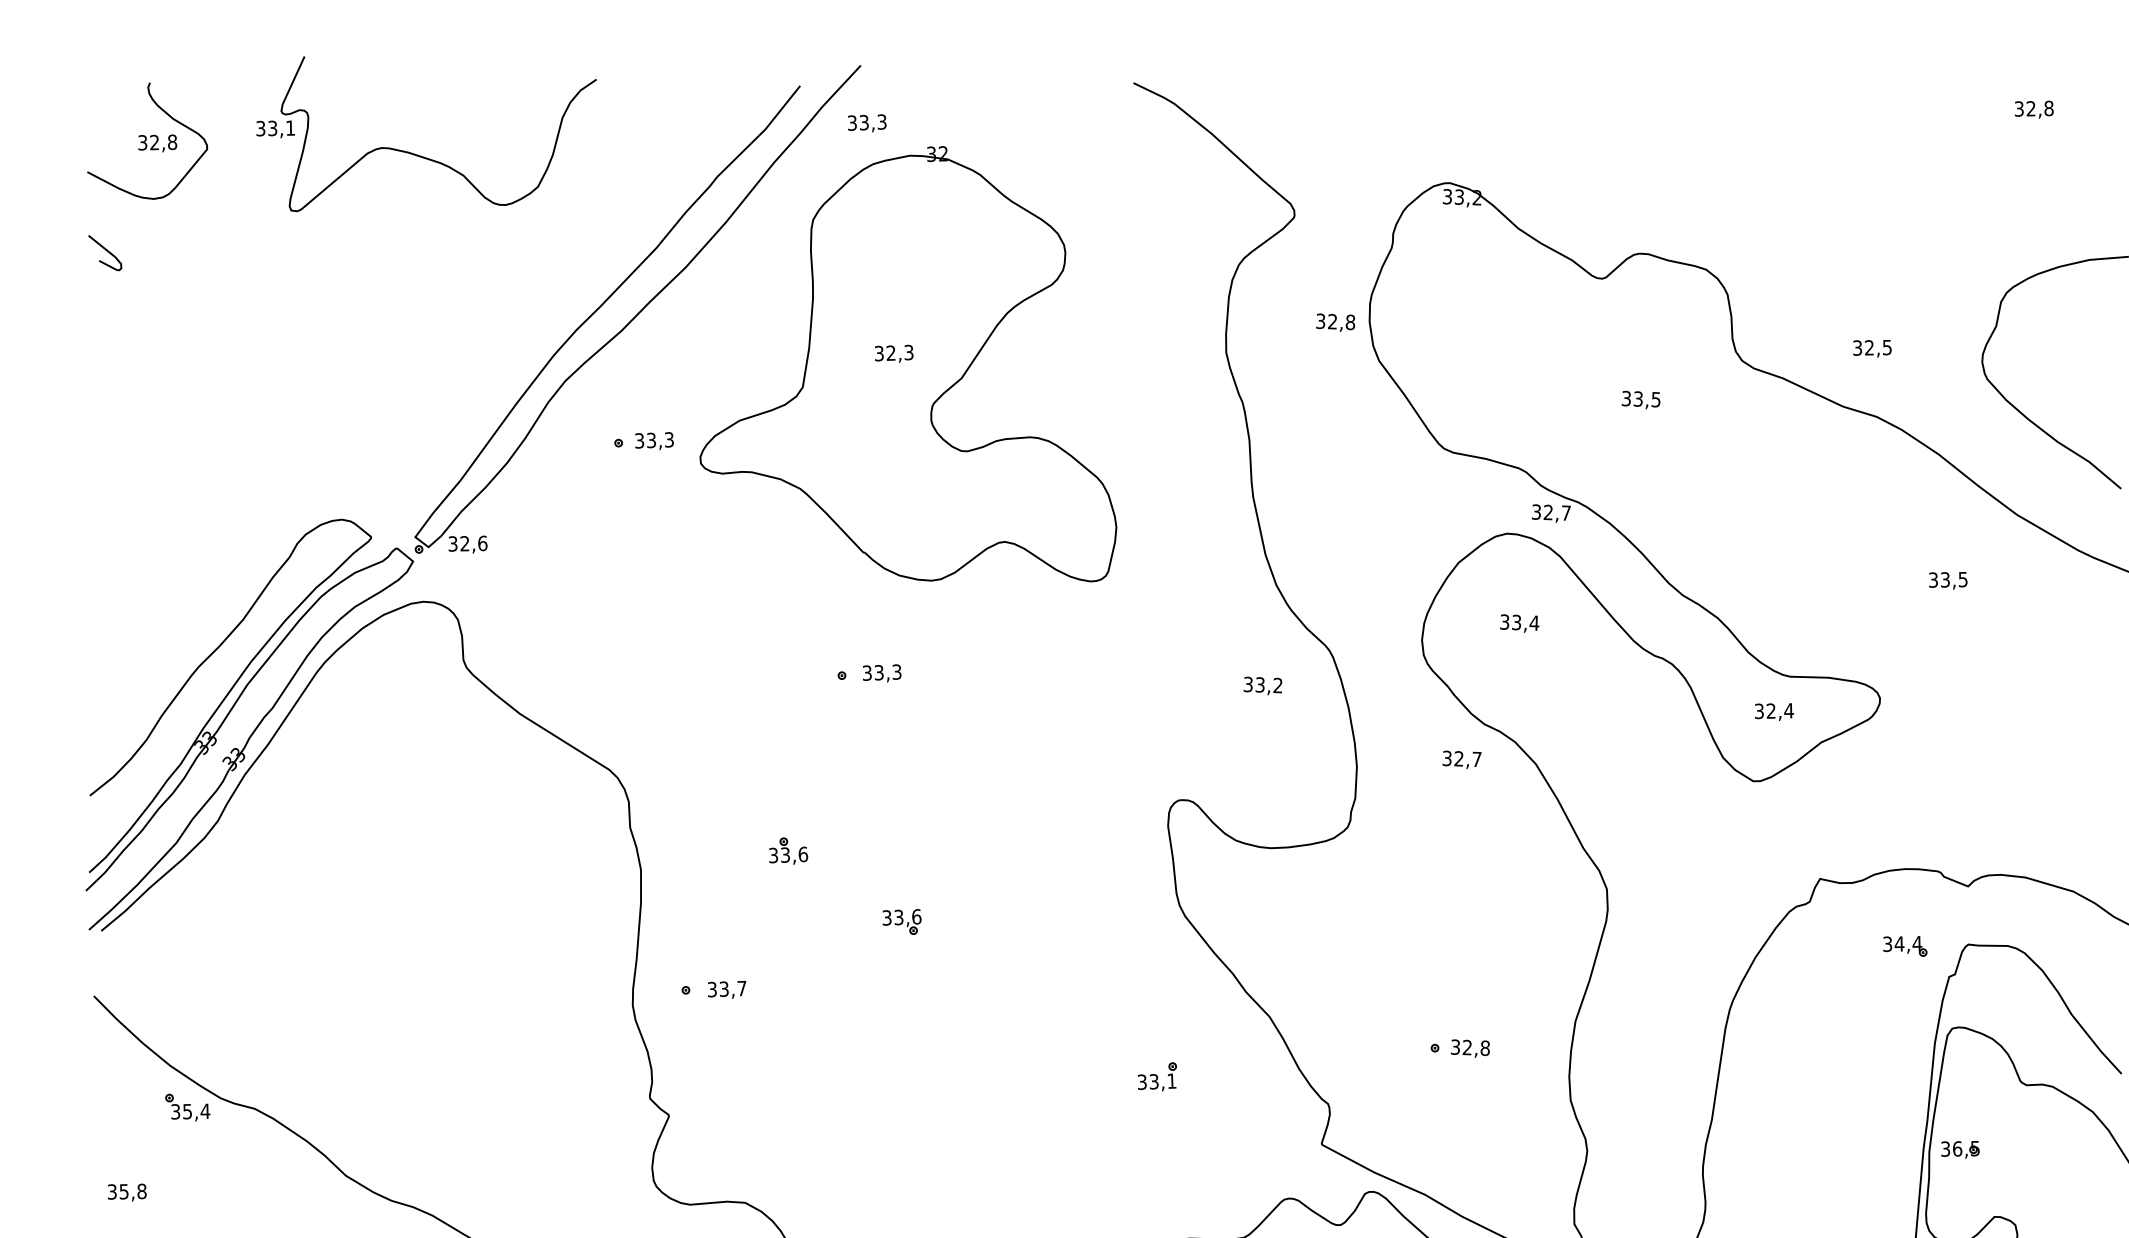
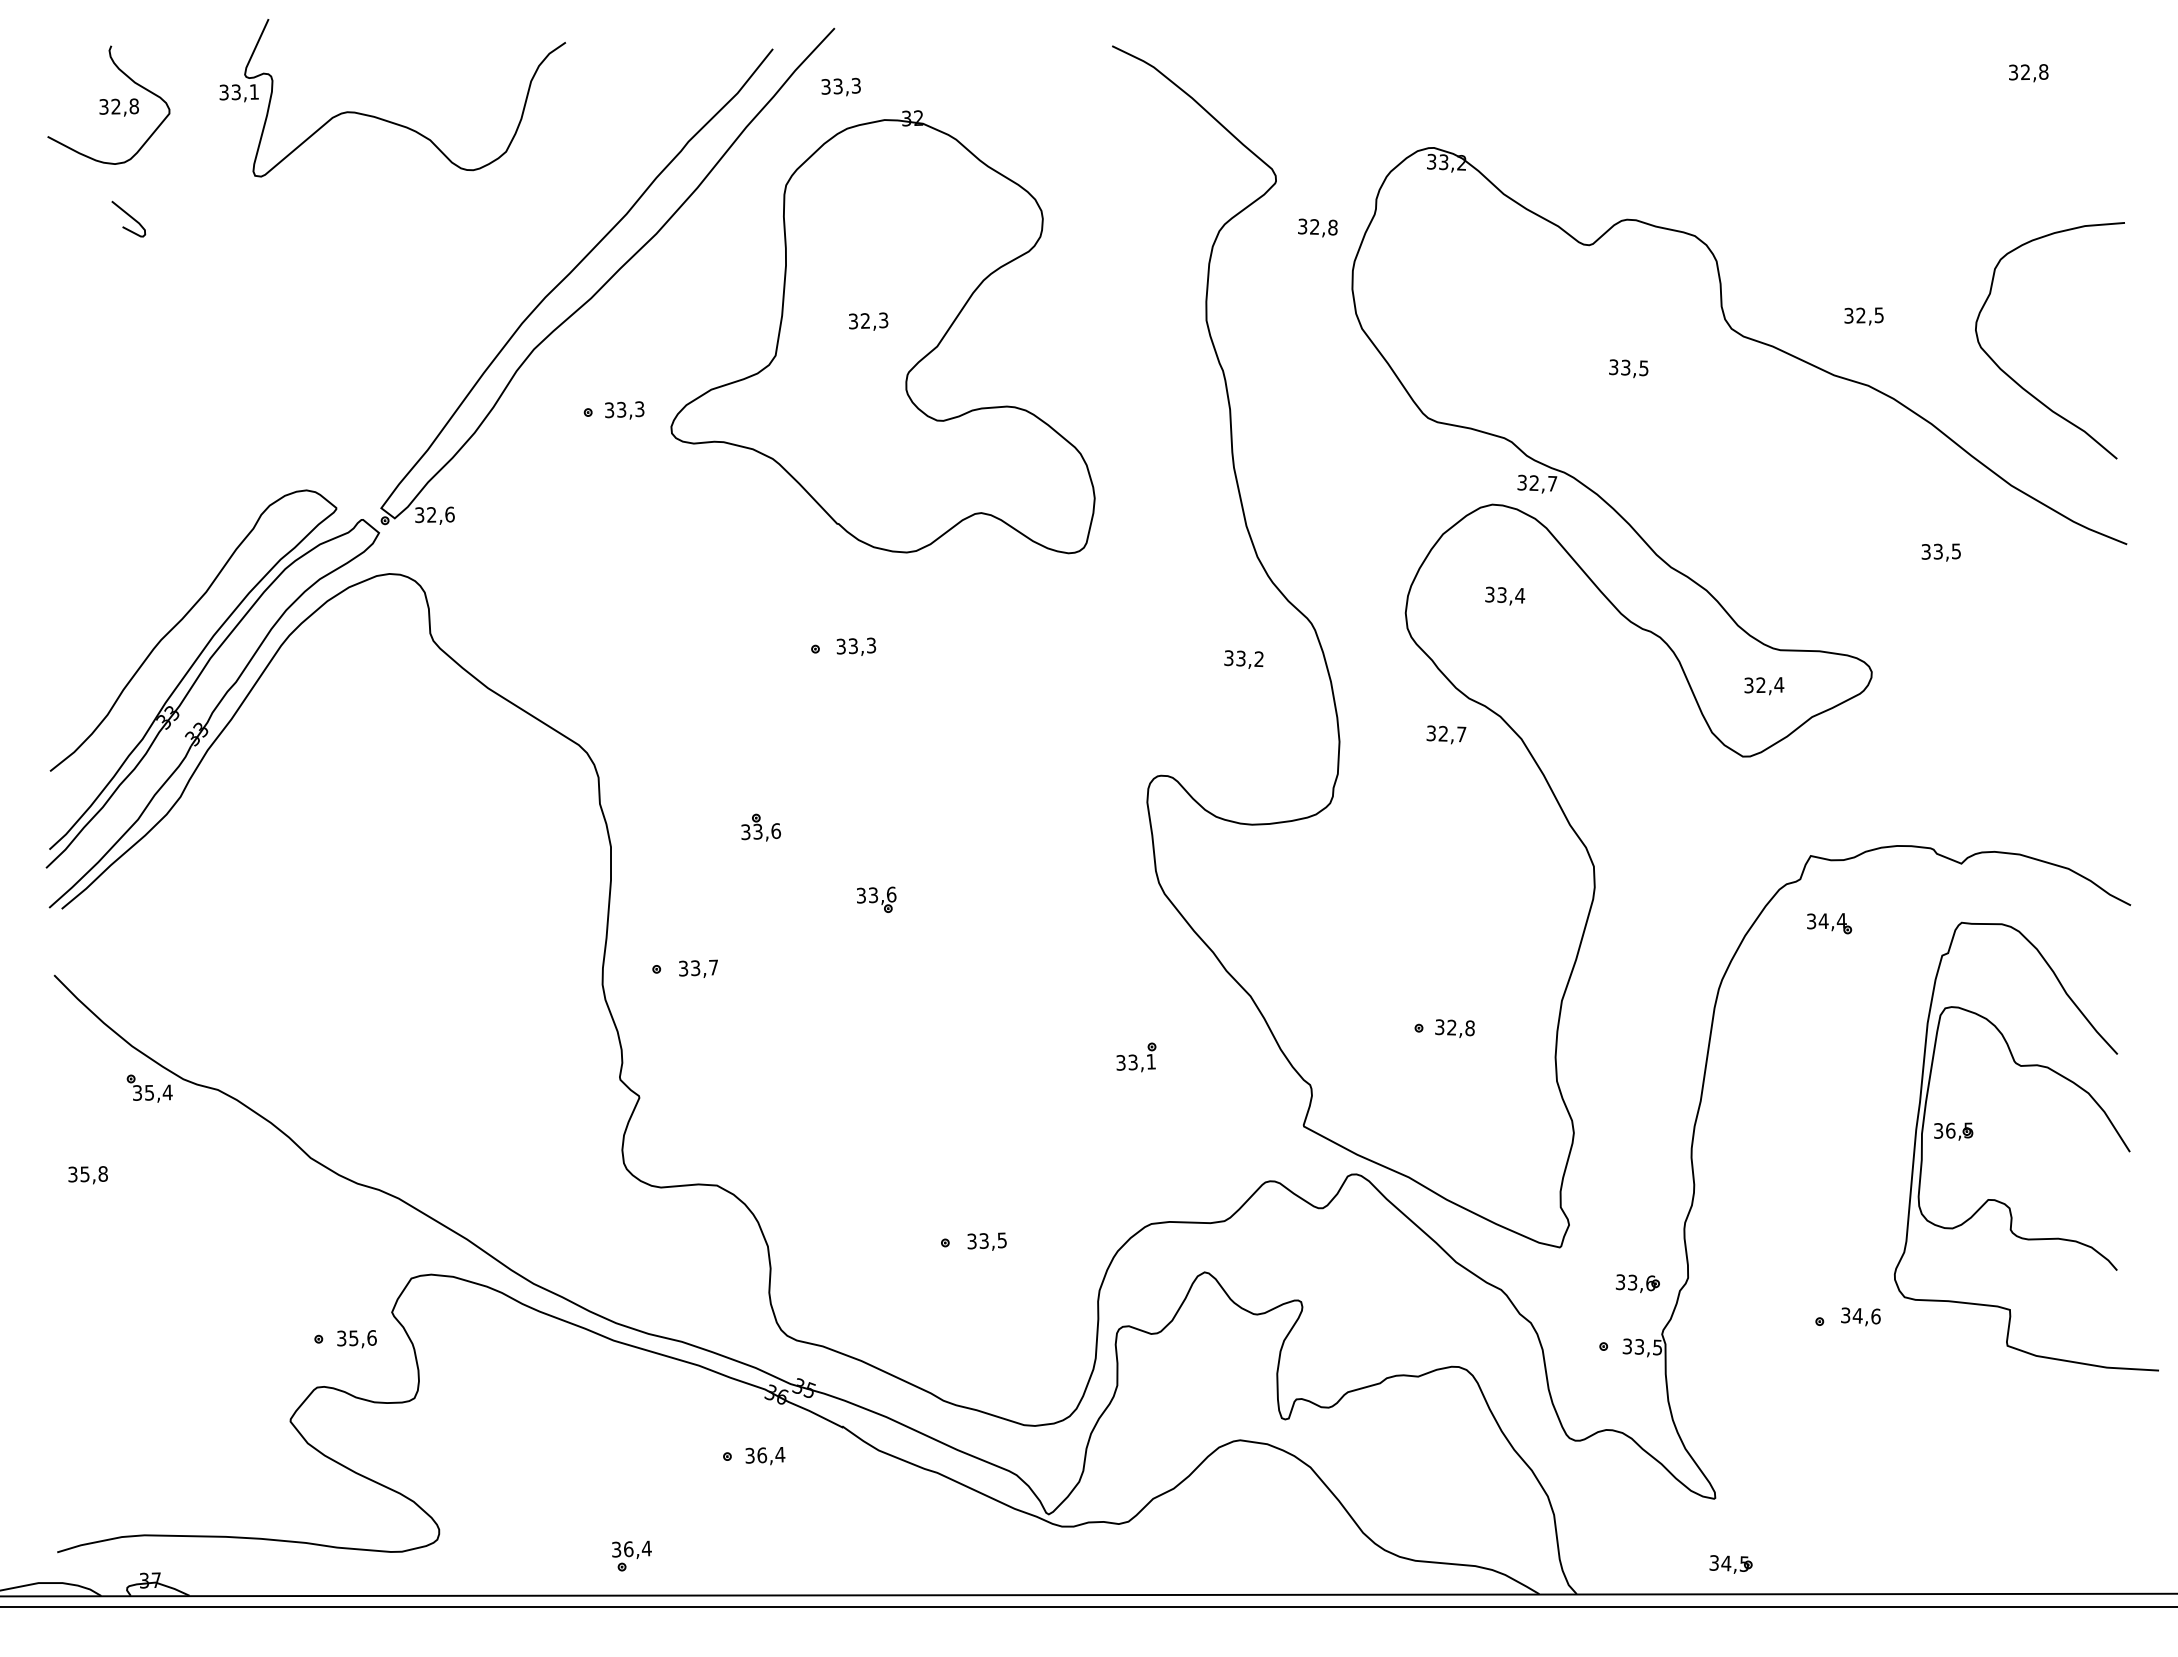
curve: (105, 250) -> (129, 216), moved
text: (1335, 322) -> (1317, 227), moved
part: (1905, 946) -> (1829, 923), moved

